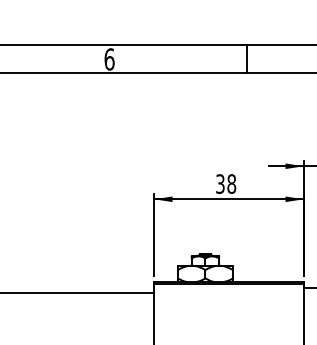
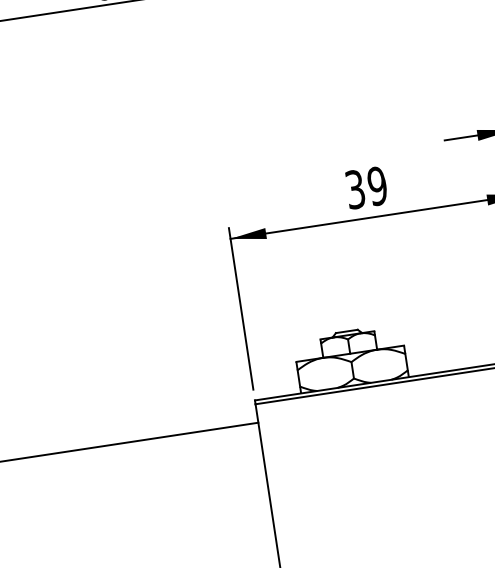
text: (231, 183) -> (376, 185), 38 -> 39

